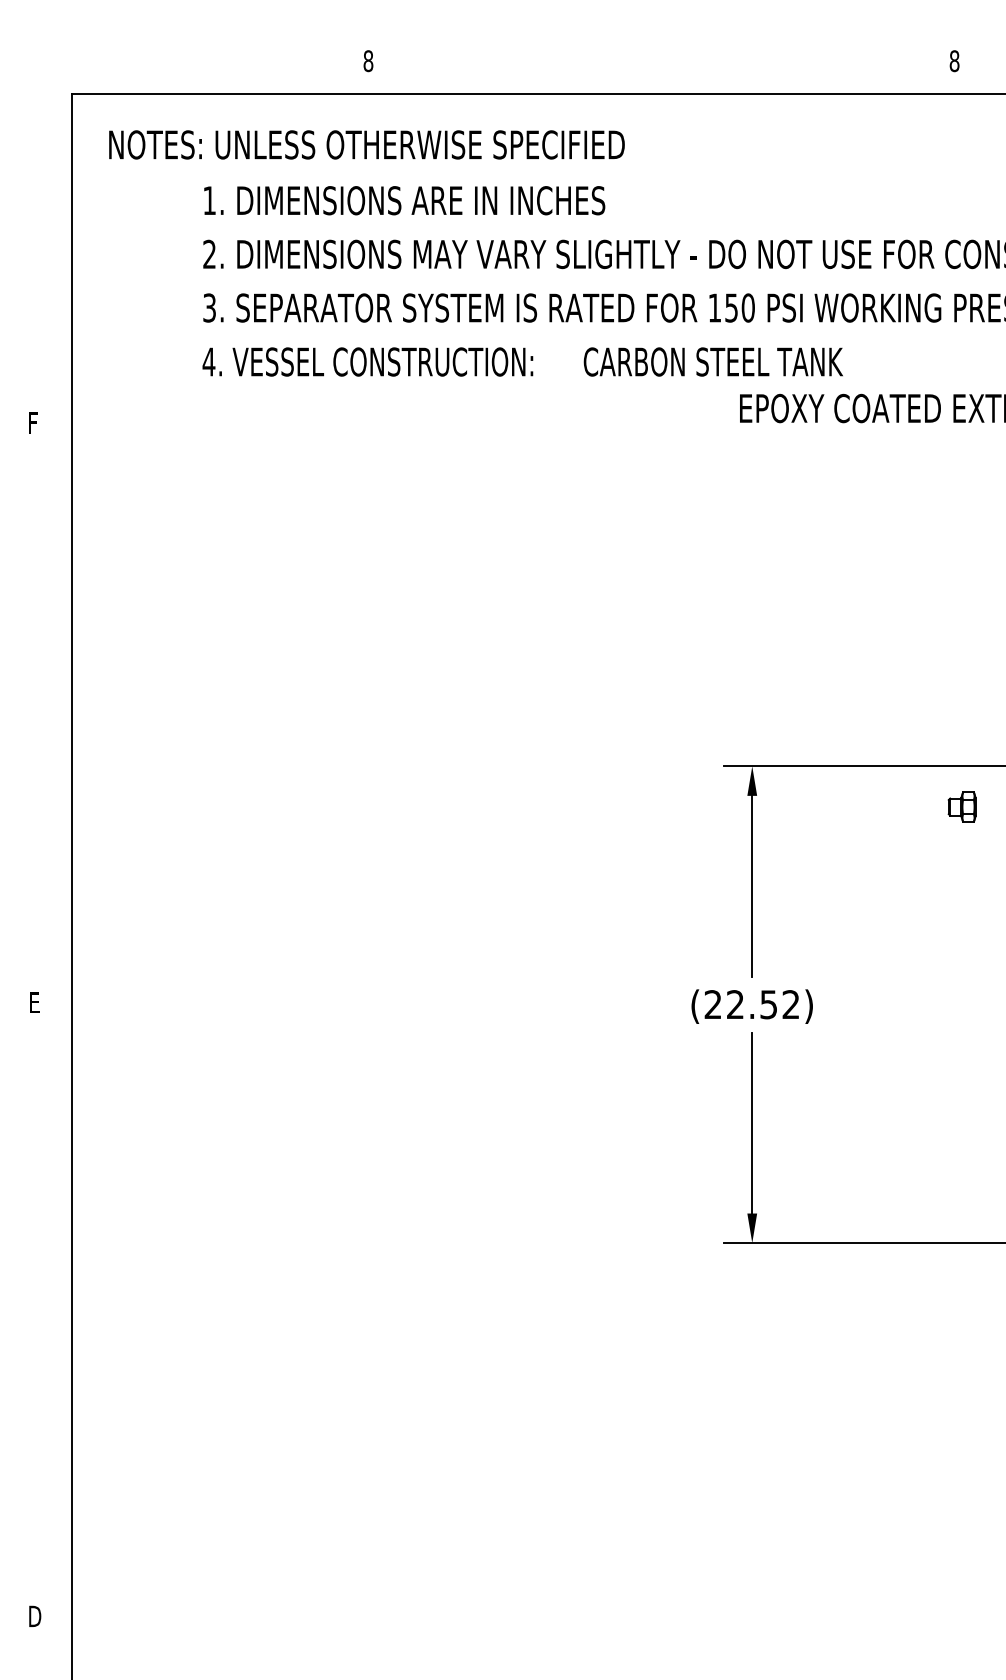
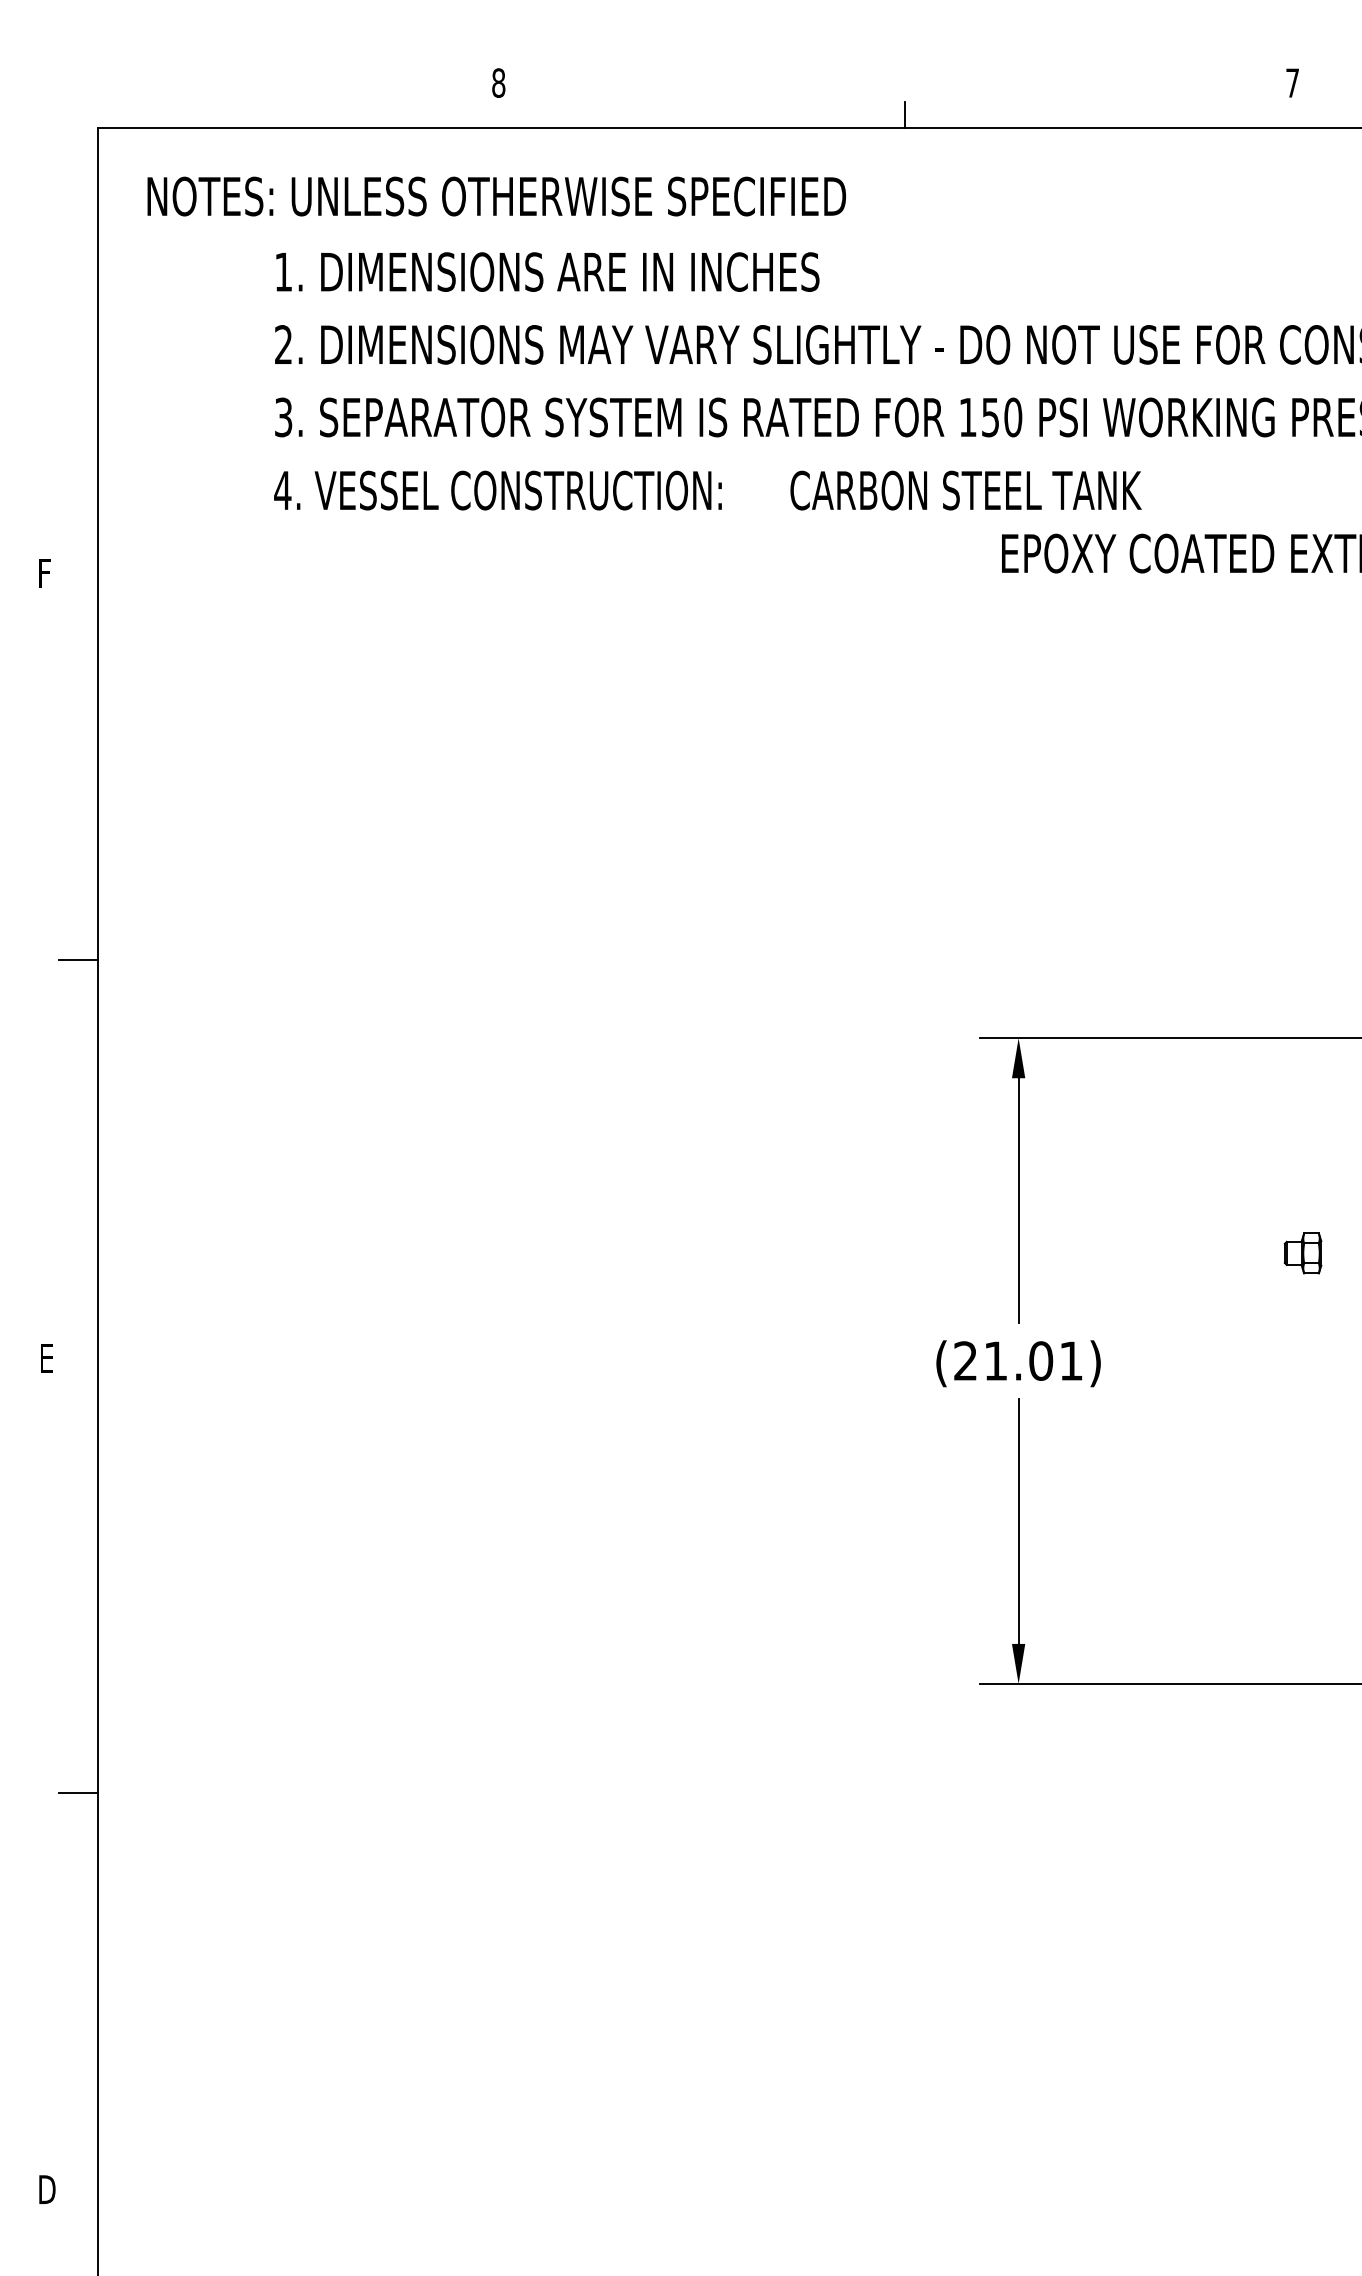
text: (954, 60) -> (1292, 82), 8 -> 7
line: (668, 84) -> (904, 114), added
line: (58, 708) -> (78, 960), added
part: (961, 807) -> (1302, 1253), moved
text: (763, 1004) -> (1033, 1360), (22.52) -> (21.01)
line: (58, 1323) -> (78, 1792), added

